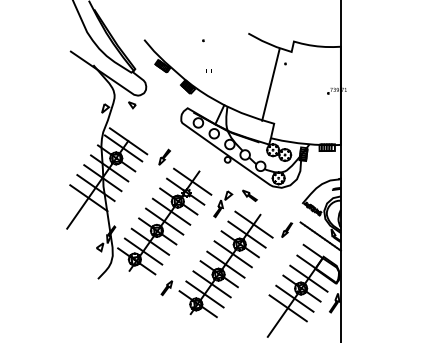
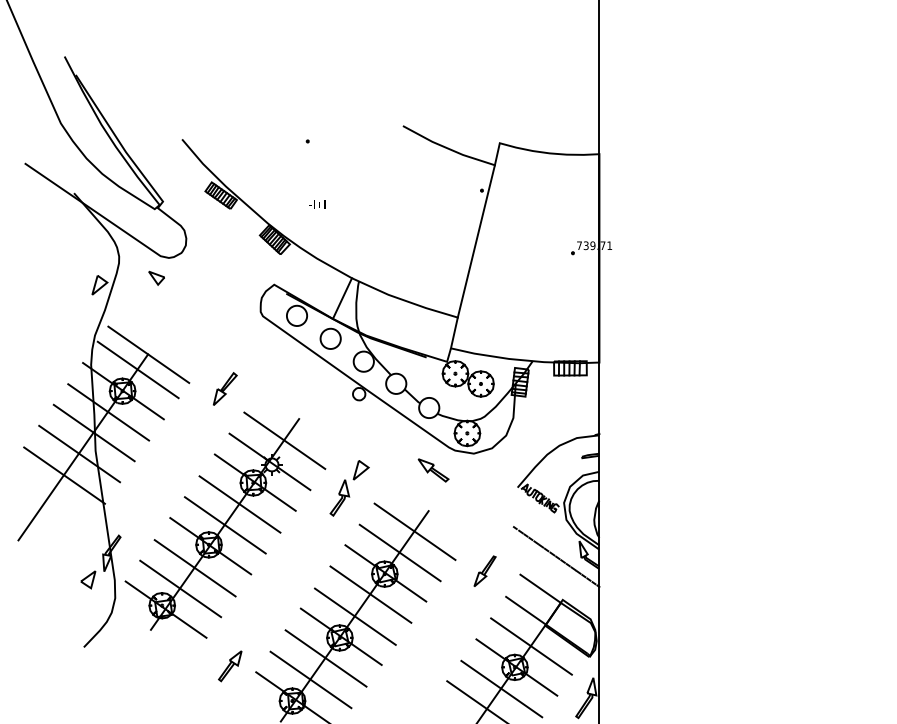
line: (270, 84) -> (475, 240), moved
part: (249, 195) -> (433, 469), moved
part: (287, 229) -> (486, 569), moved

